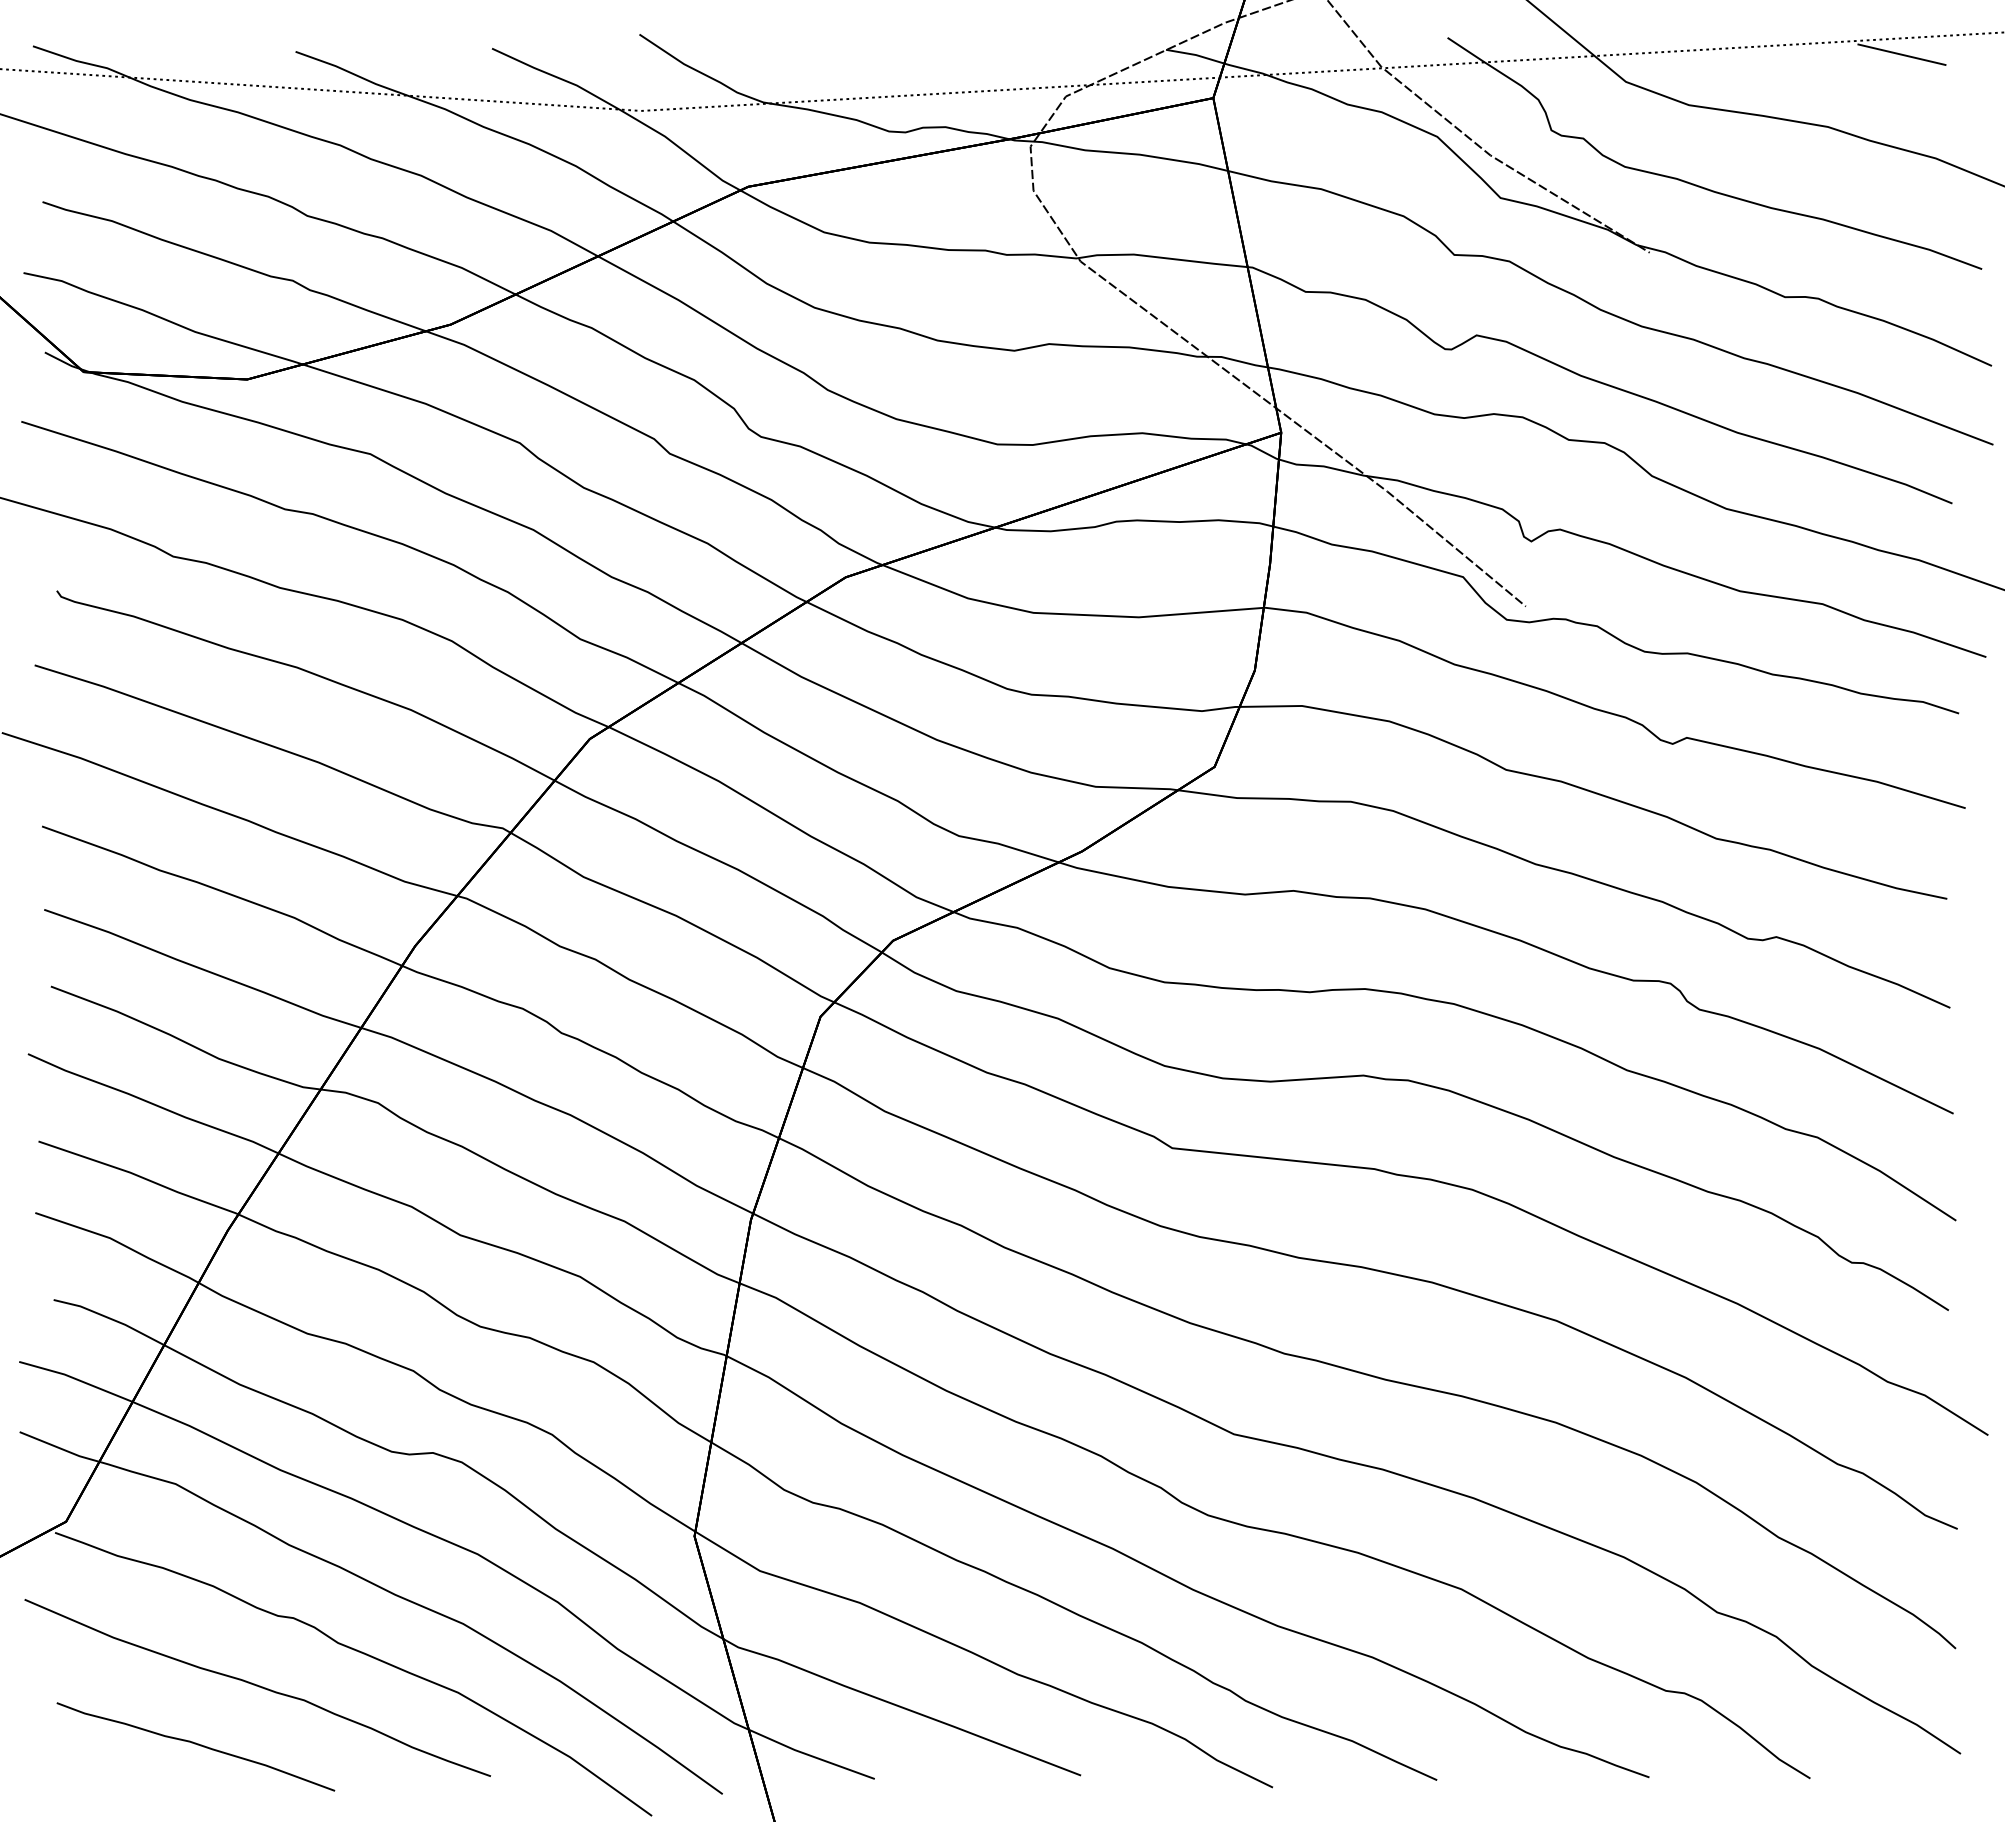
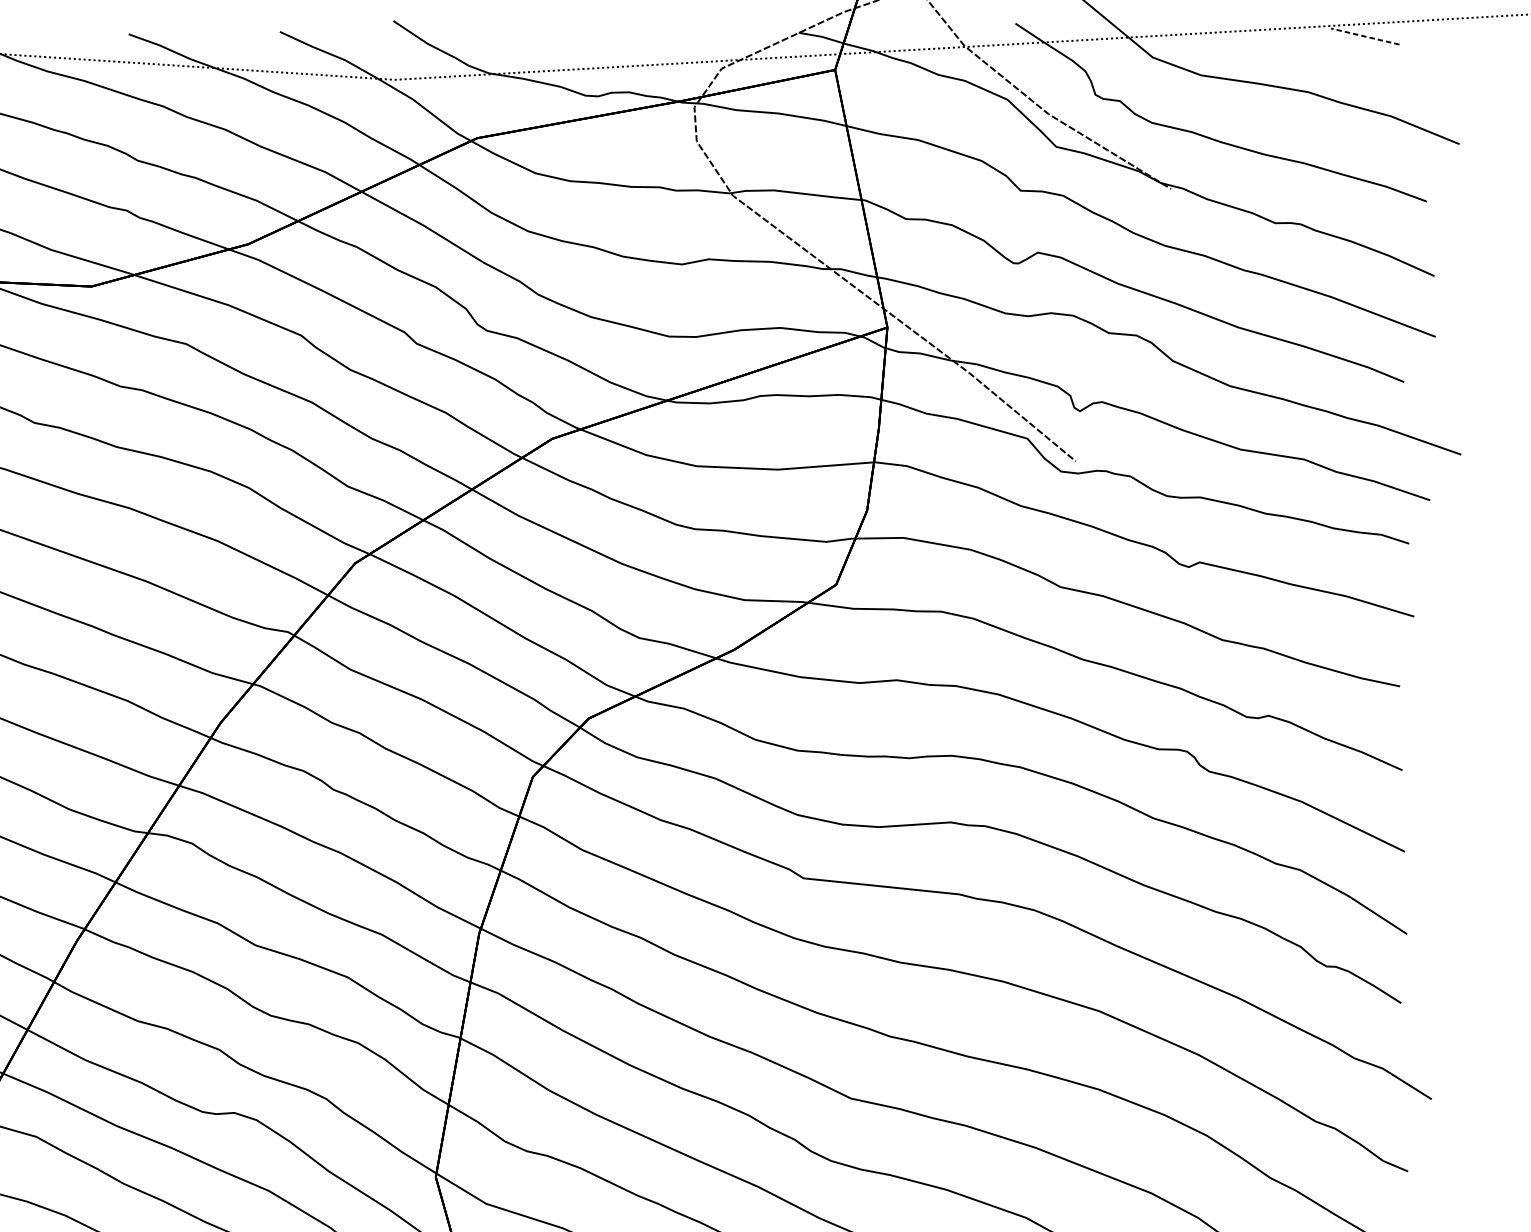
line: (1901, 54) -> (1364, 36), solid -> dashed

